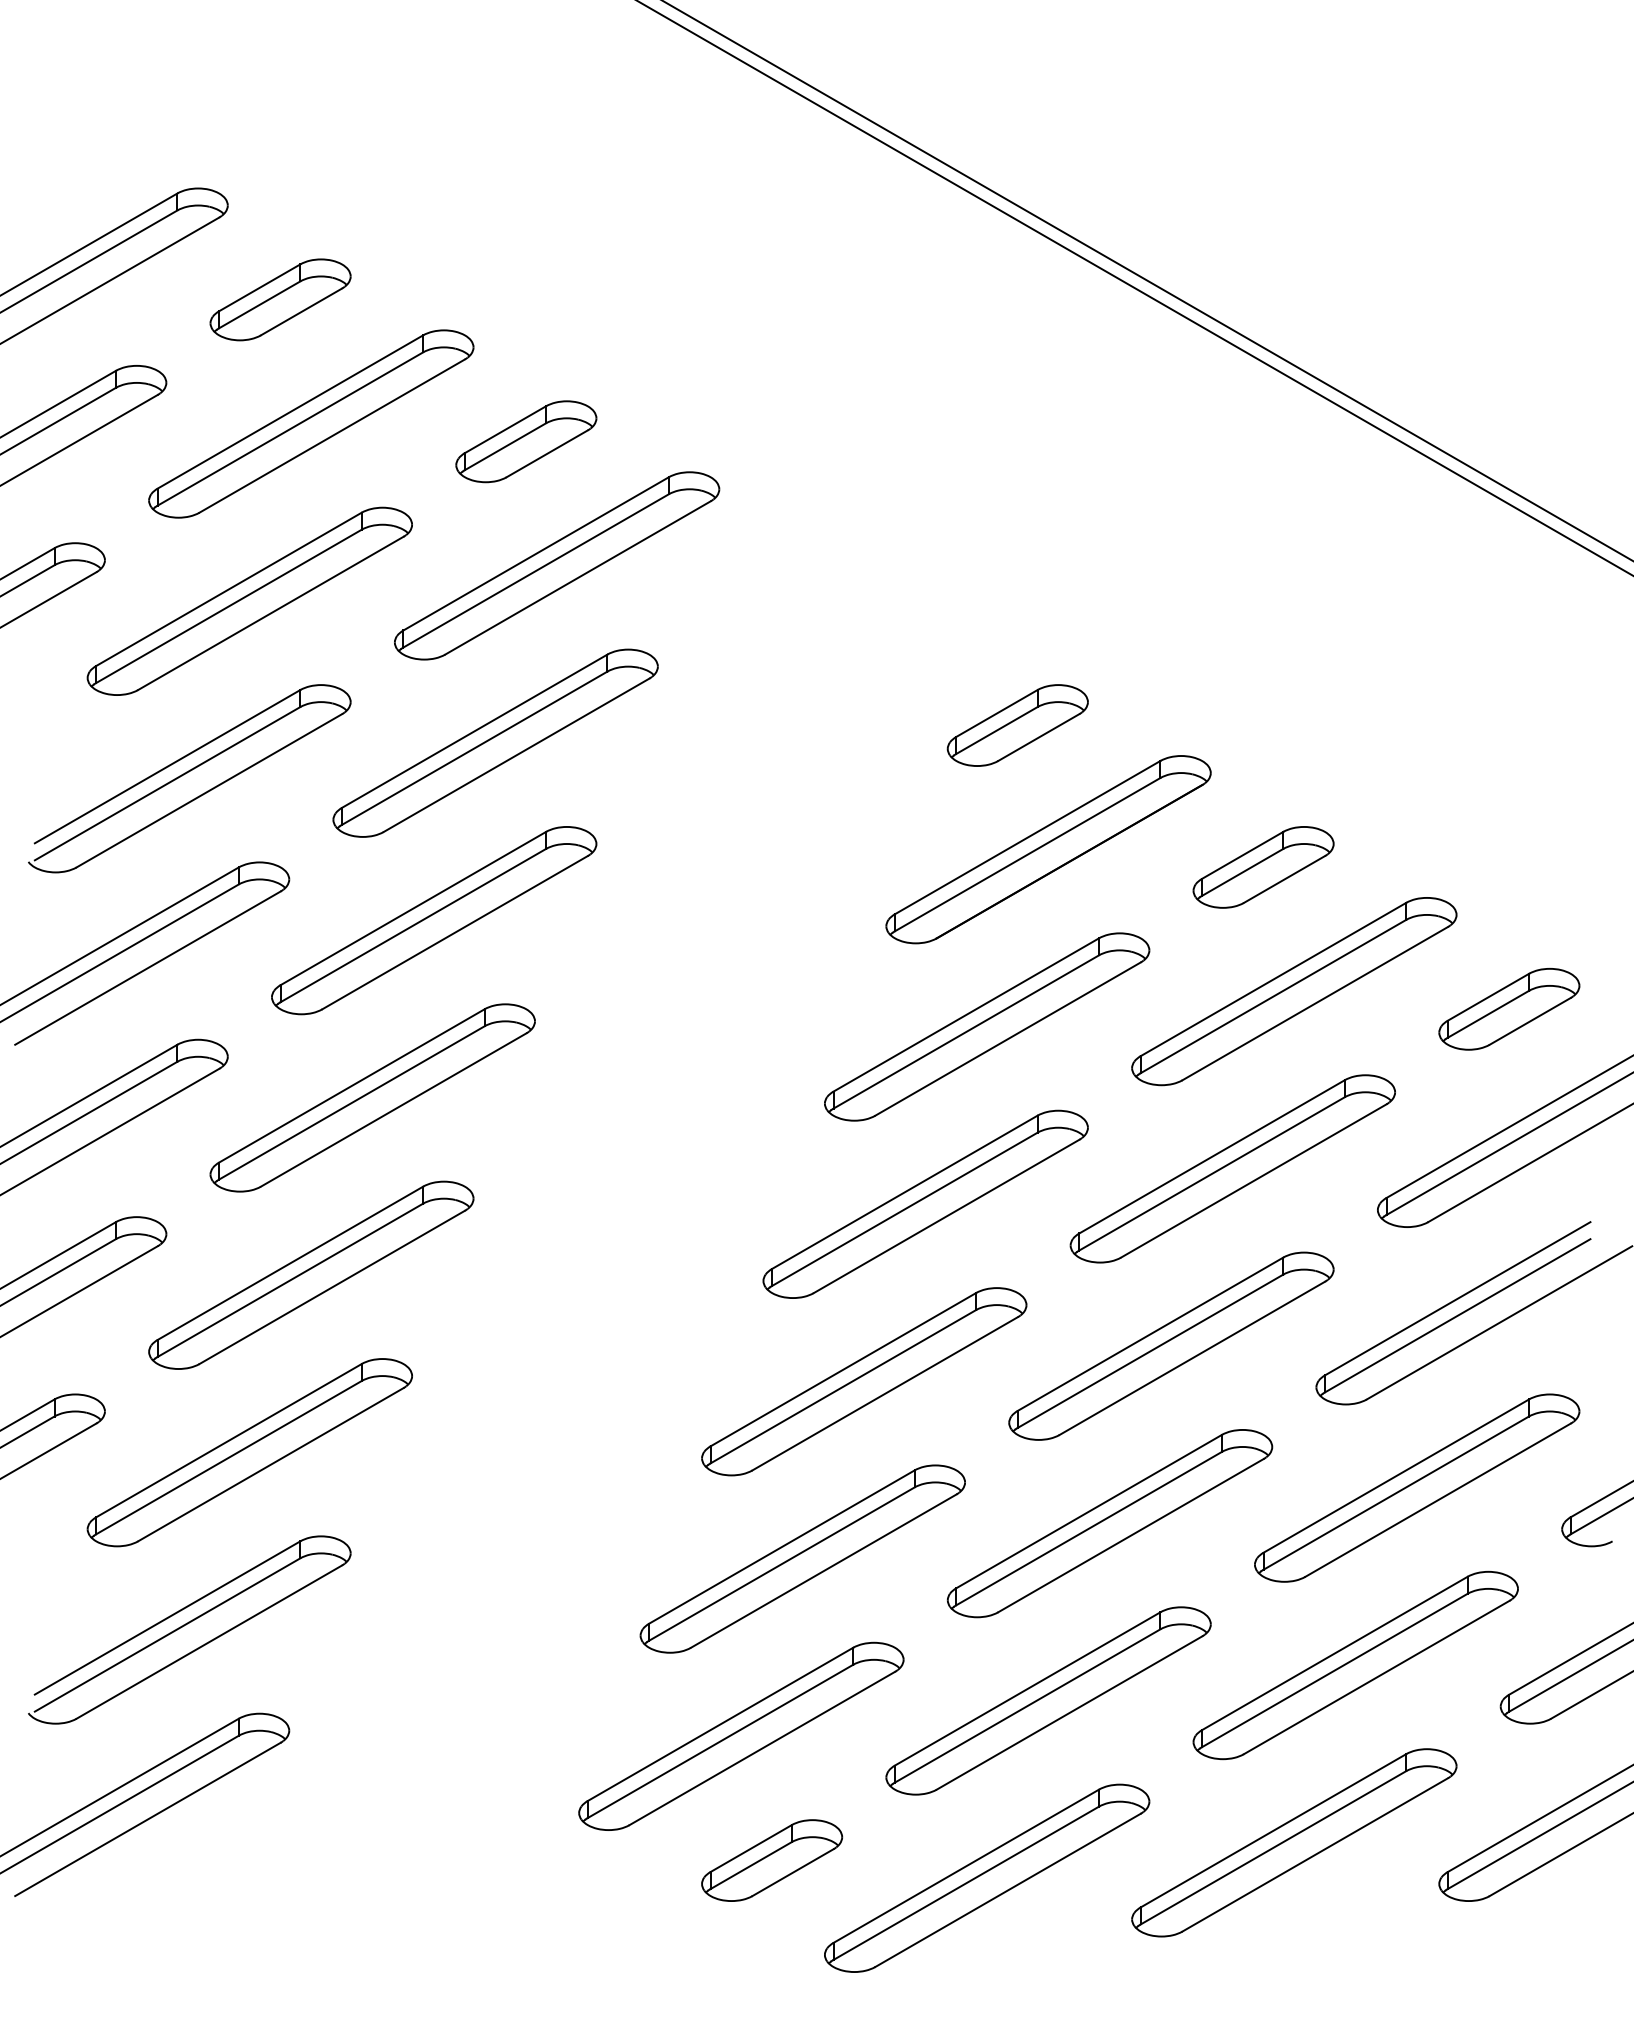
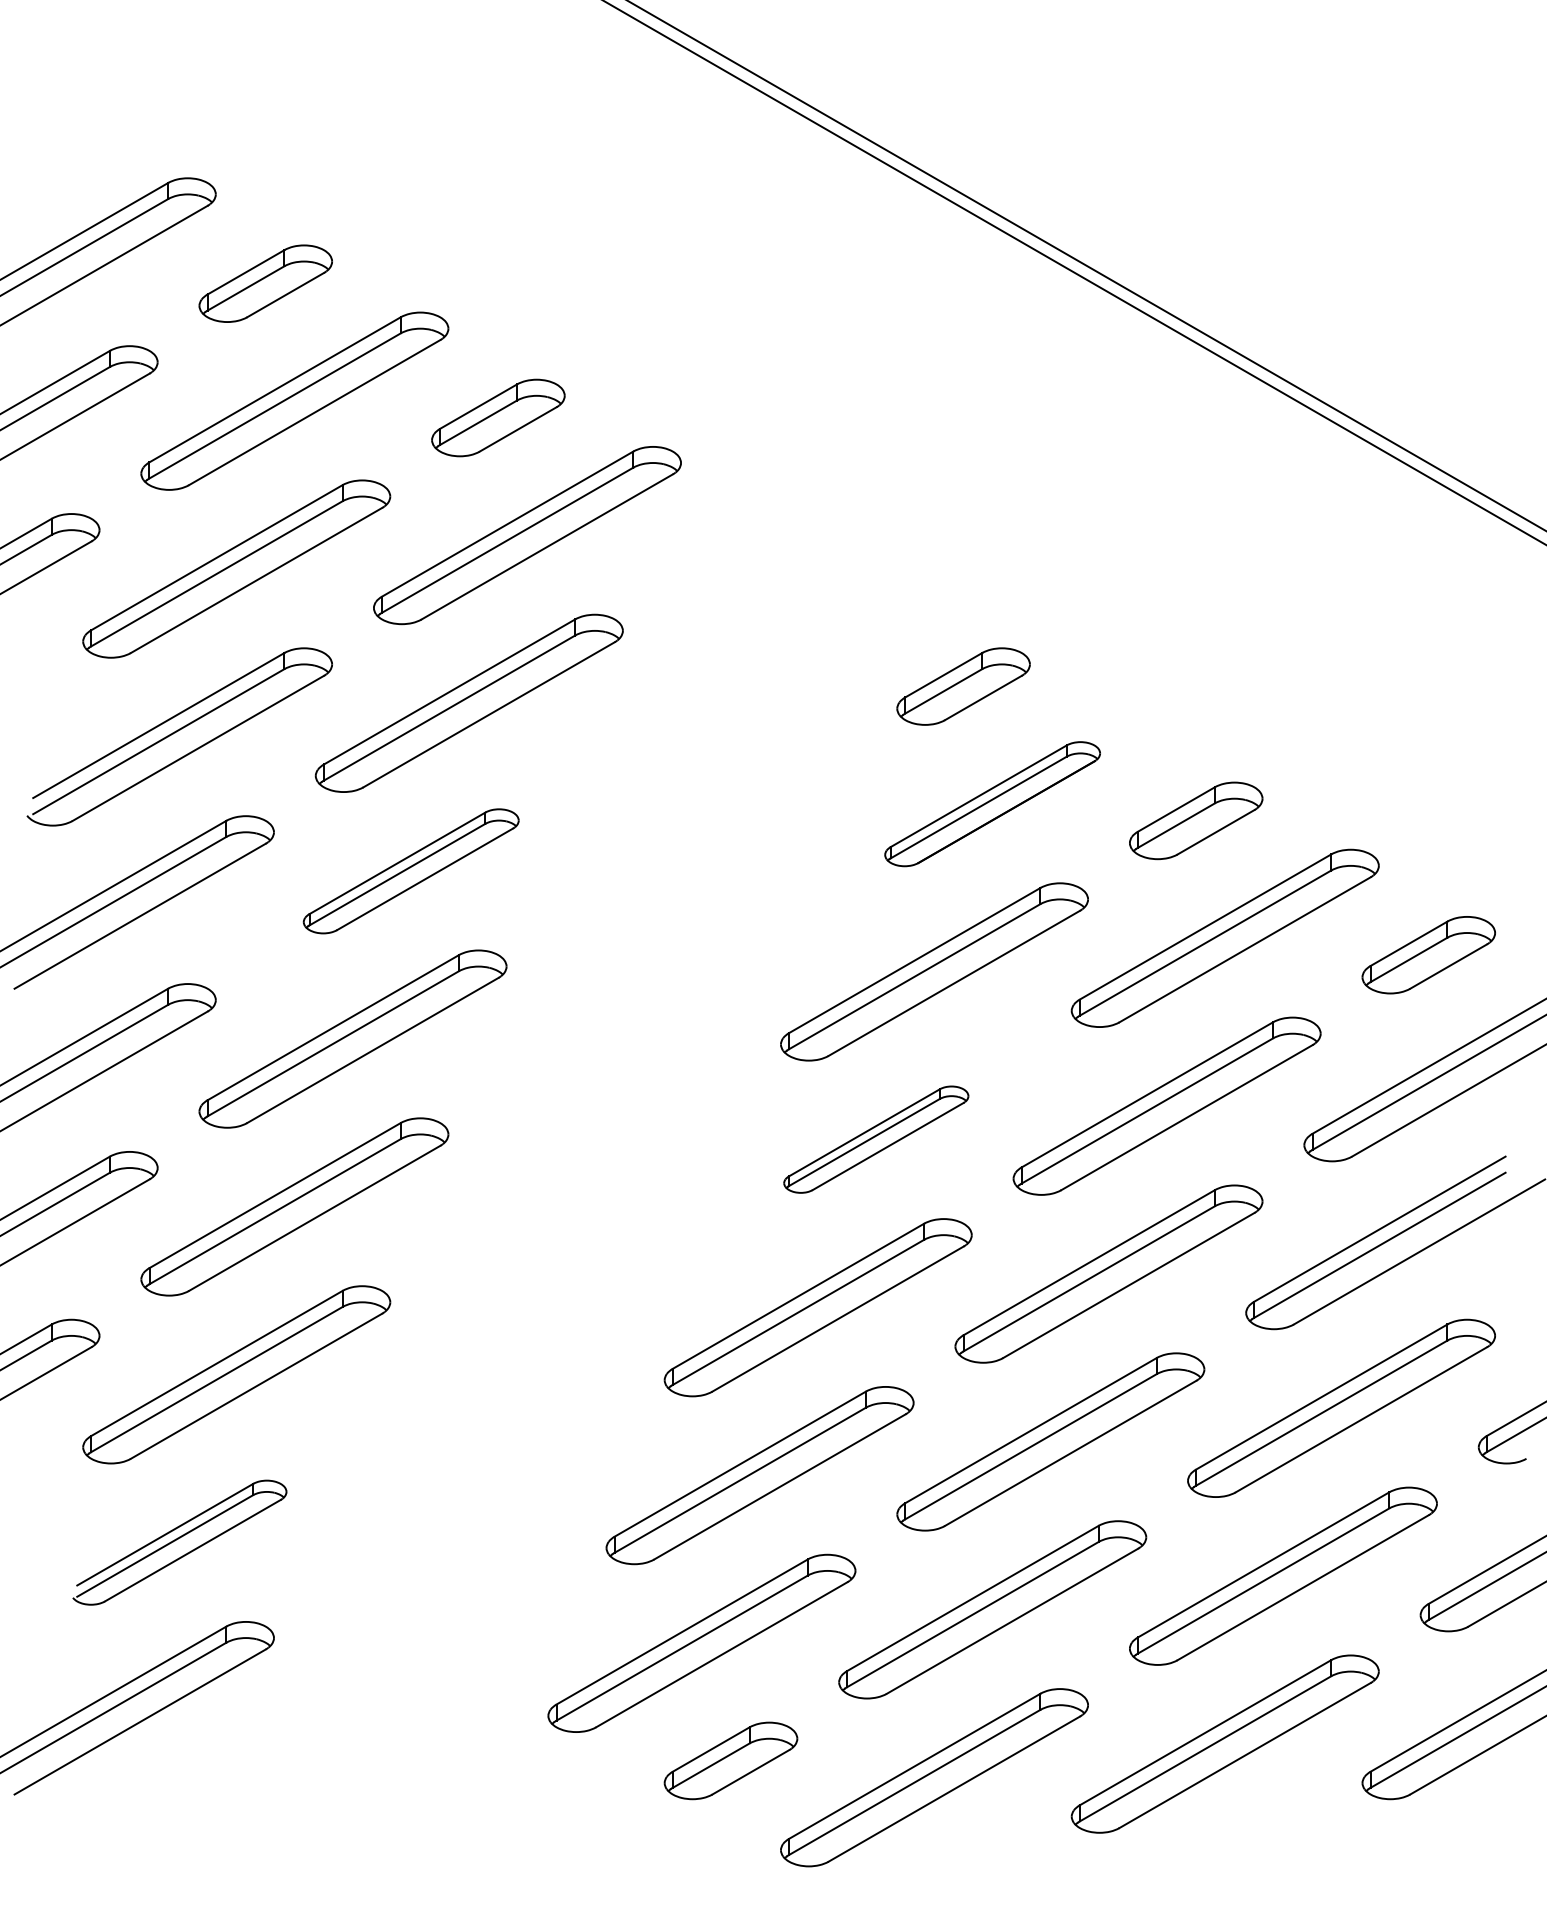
part: (1048, 849) -> (992, 803), size x0.7
part: (434, 920) -> (411, 871), size x0.7
part: (925, 1203) -> (876, 1138), size x0.6
part: (189, 1629) -> (179, 1542), size x0.7

